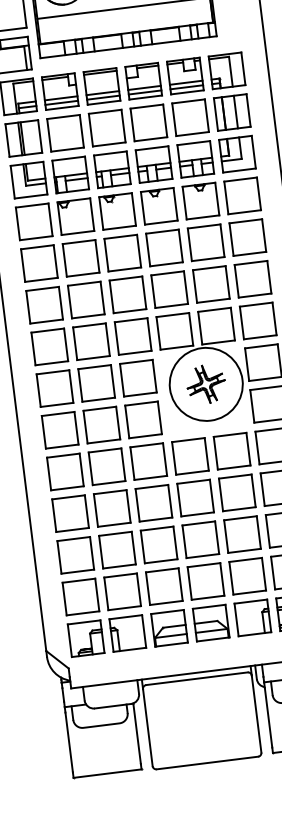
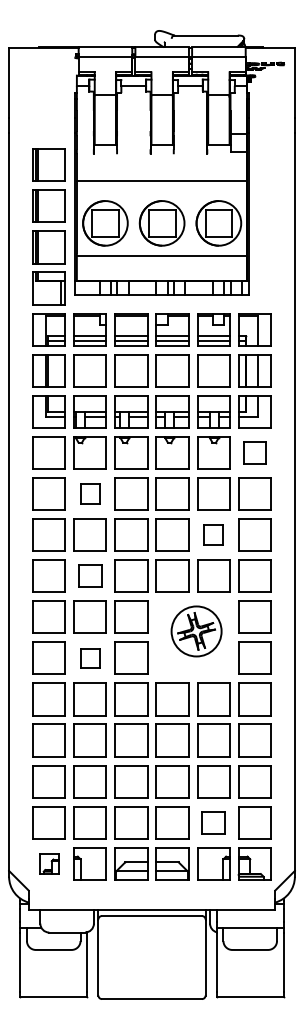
part: (242, 195) -> (254, 452), size x0.7
part: (80, 257) -> (89, 493), size x0.6
part: (211, 283) -> (213, 534), size x0.6
part: (90, 341) -> (89, 575), size x0.7
circle: (206, 384) -> (196, 631), size x0.7
part: (100, 424) -> (89, 657), size x0.6
part: (247, 576) -> (213, 822), size x0.7
part: (85, 638) -> (48, 863), size x0.6

